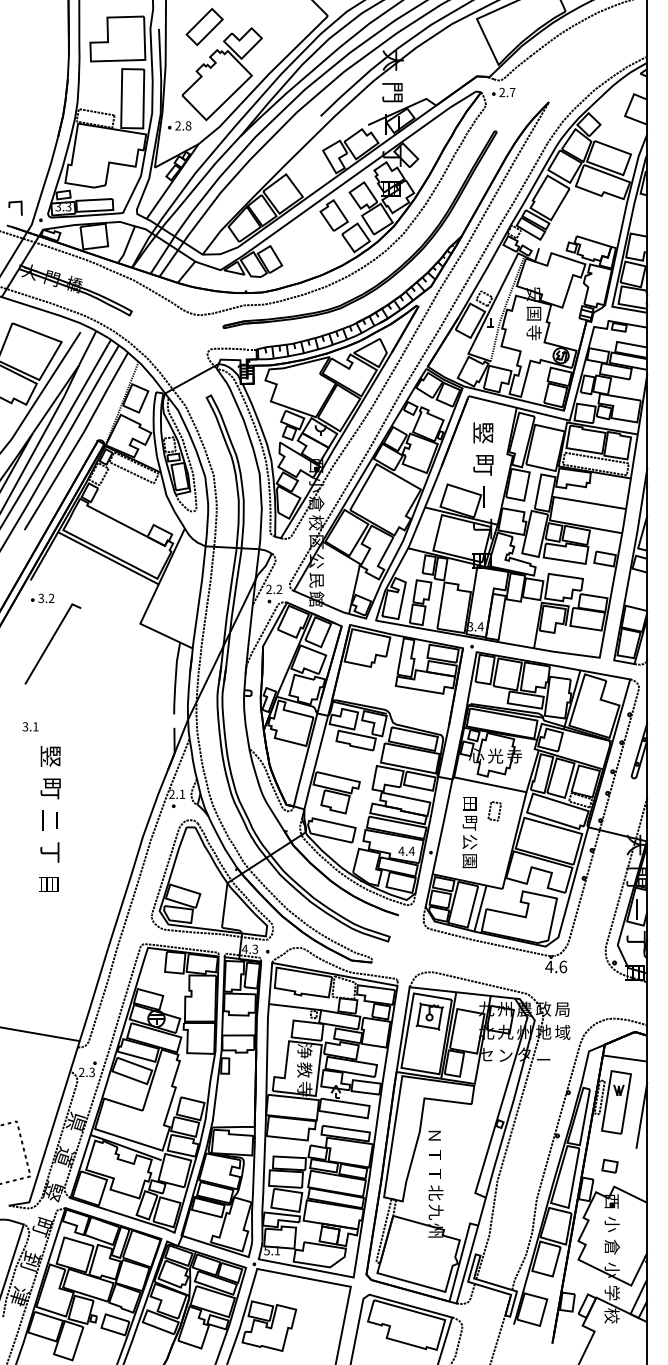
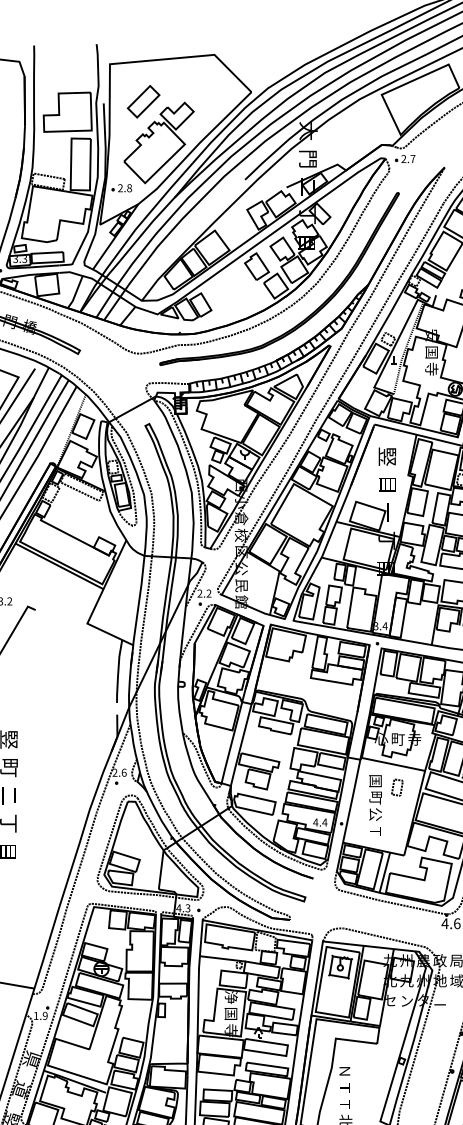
text: (483, 465) -> (387, 485), 町 -> 目
text: (495, 755) -> (398, 738), 光 -> 町
text: (182, 793) -> (124, 772), 2.1 -> 2.6
text: (469, 803) -> (375, 780), 田 -> 国
text: (469, 861) -> (375, 831), 園 -> Ｔ
text: (304, 1069) -> (230, 1013), 教 -> 国
text: (86, 1071) -> (40, 1015), 2.3 -> 1.9

